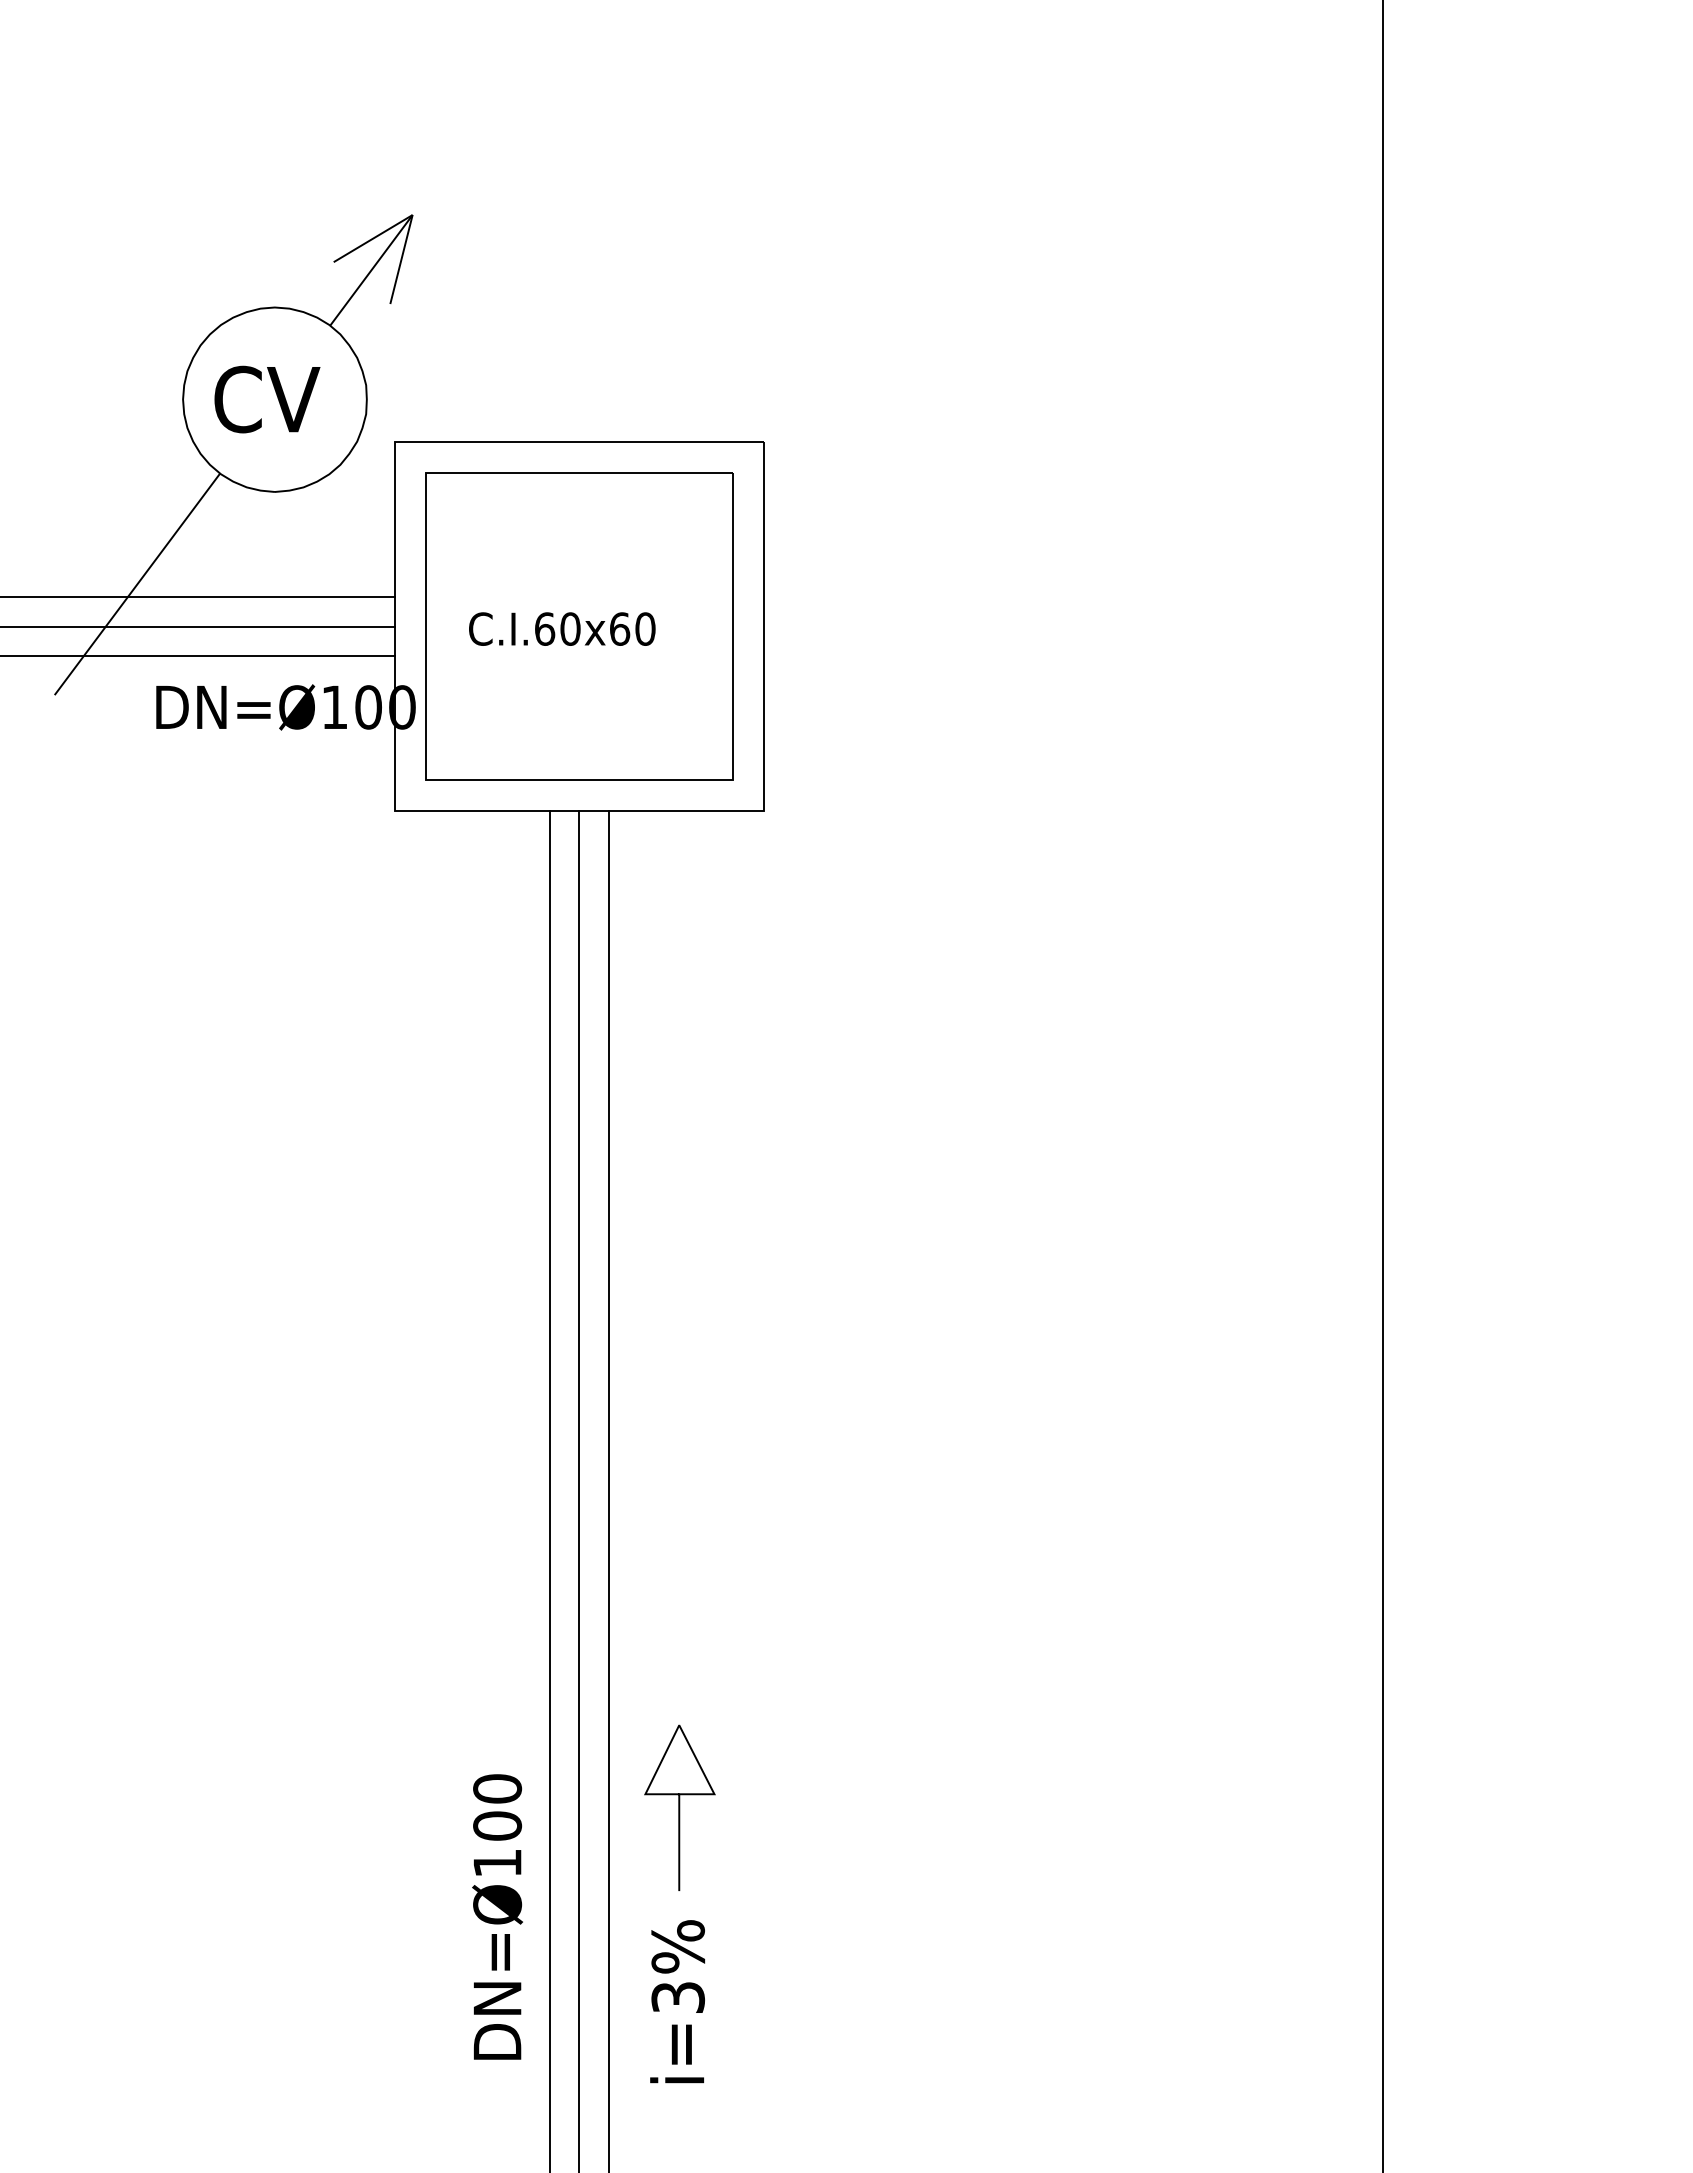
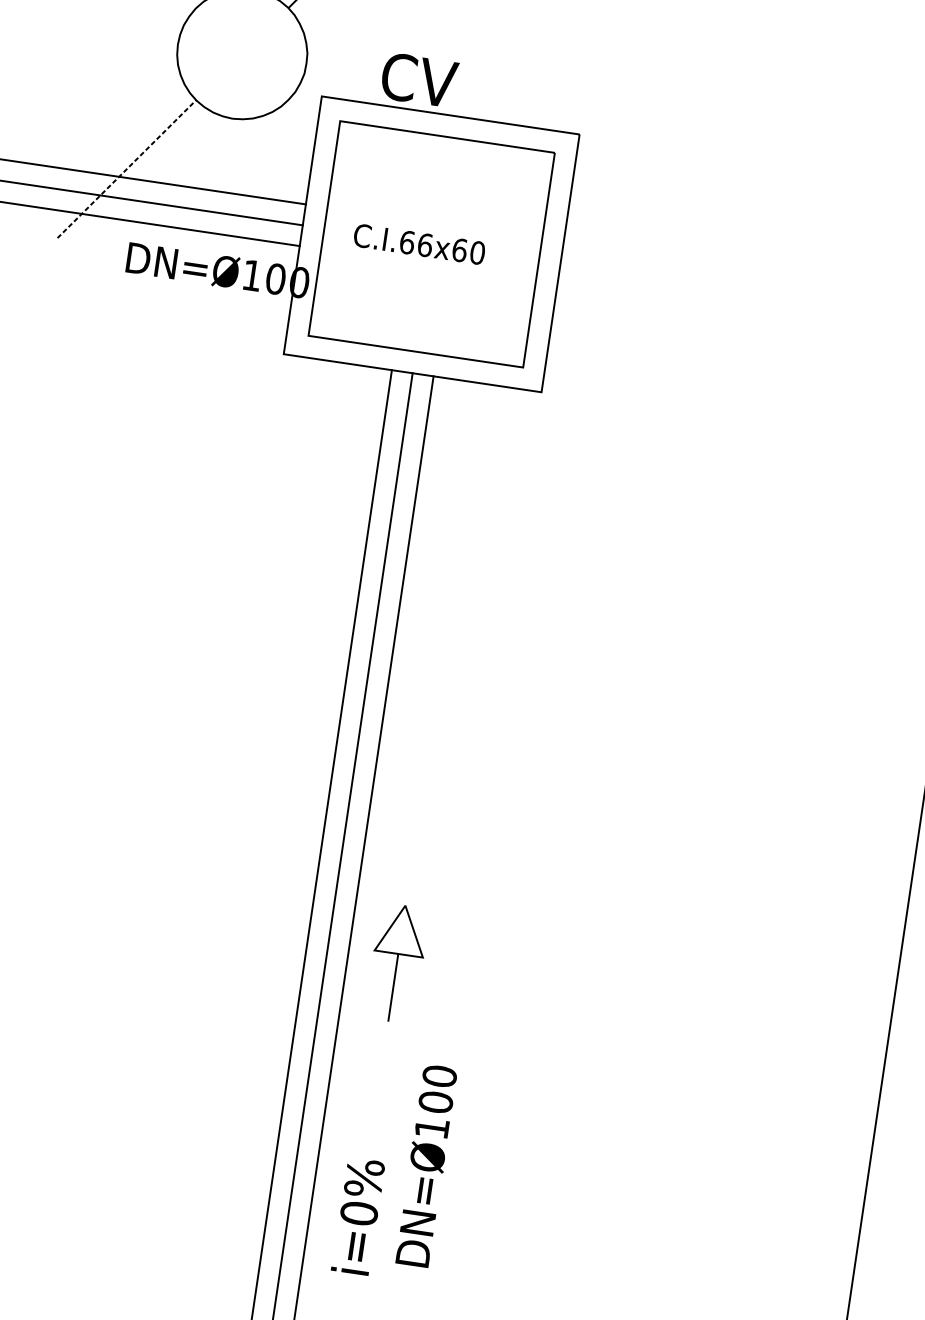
text: (267, 399) -> (419, 80), moved
line: (137, 583) -> (127, 168), solid -> dashed
text: (570, 628) -> (425, 244), C.I.60x60 -> C.I.66x60
curve: (679, 1807) -> (397, 963), moved
text: (497, 1916) -> (426, 1165), moved
text: (678, 1997) -> (359, 1213), i=3% -> i=0%

